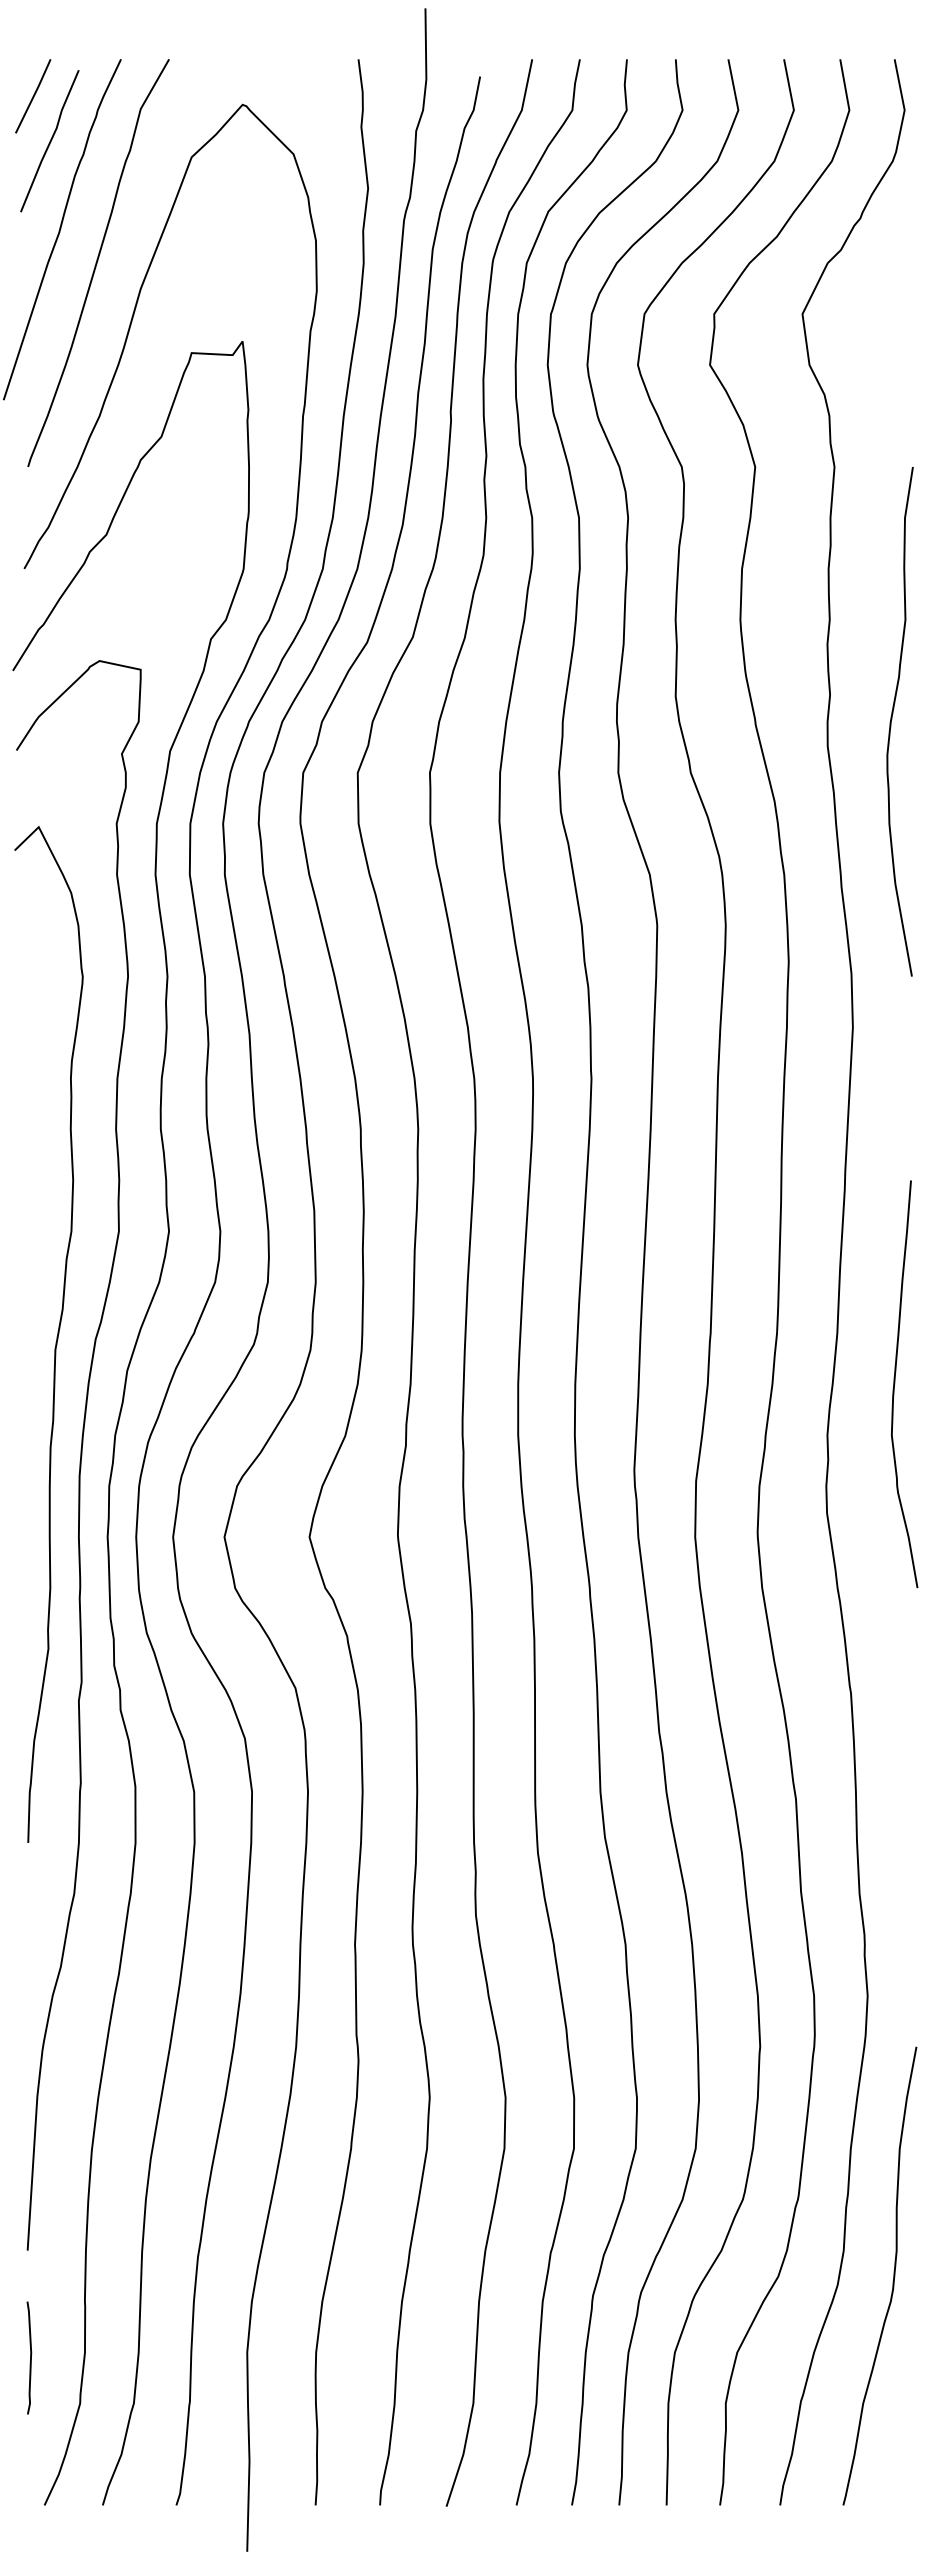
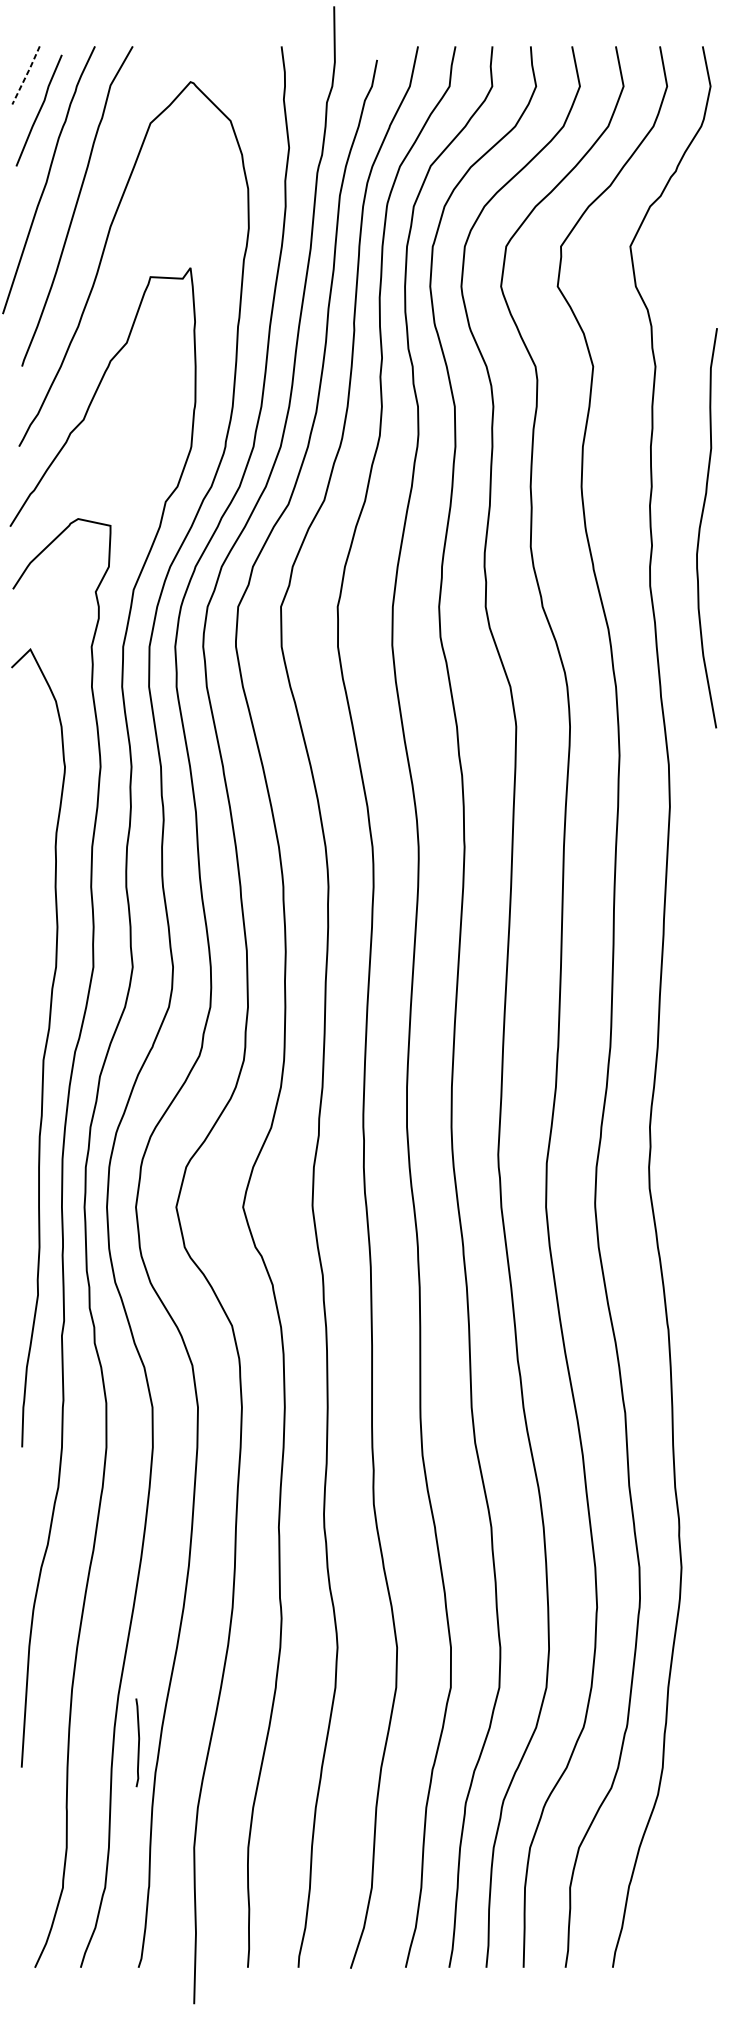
line: (34, 95) -> (27, 74), solid -> dashed
curve: (892, 719) -> (701, 526), moved
curve: (895, 1384) -> (703, 1087), removed
curve: (893, 2275) -> (701, 1787), removed
curve: (30, 2357) -> (138, 1742), moved

